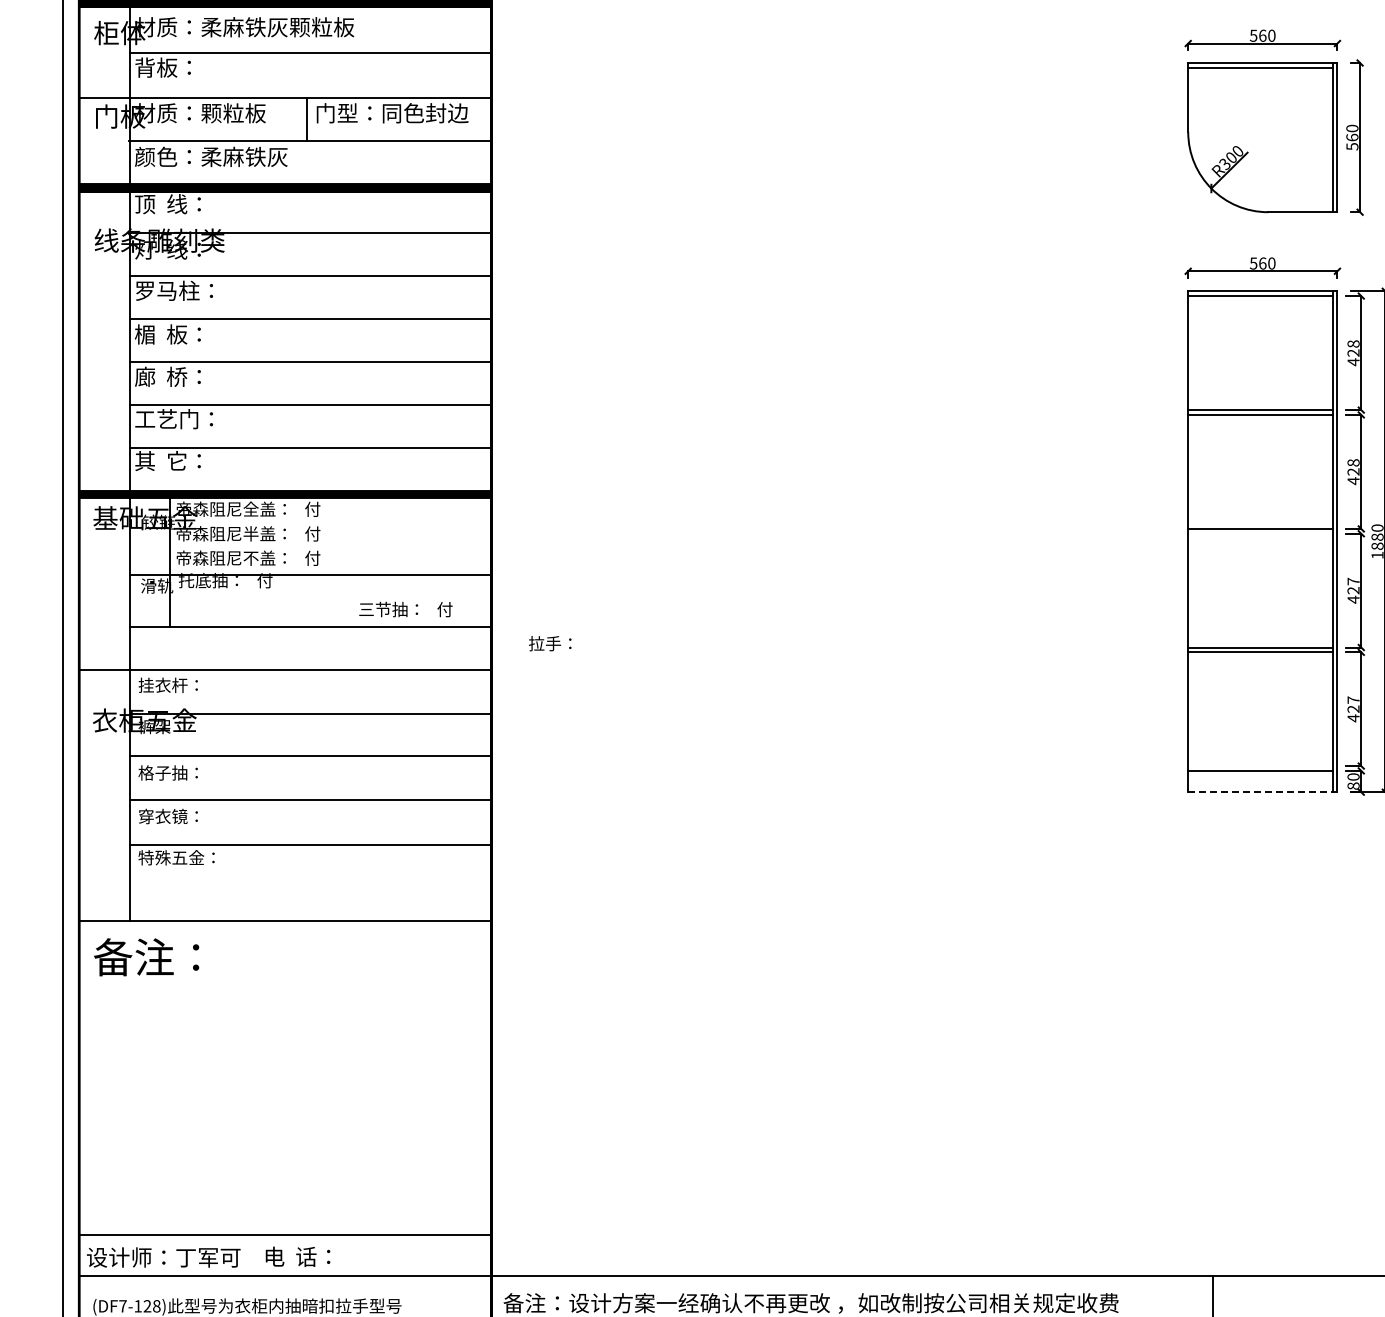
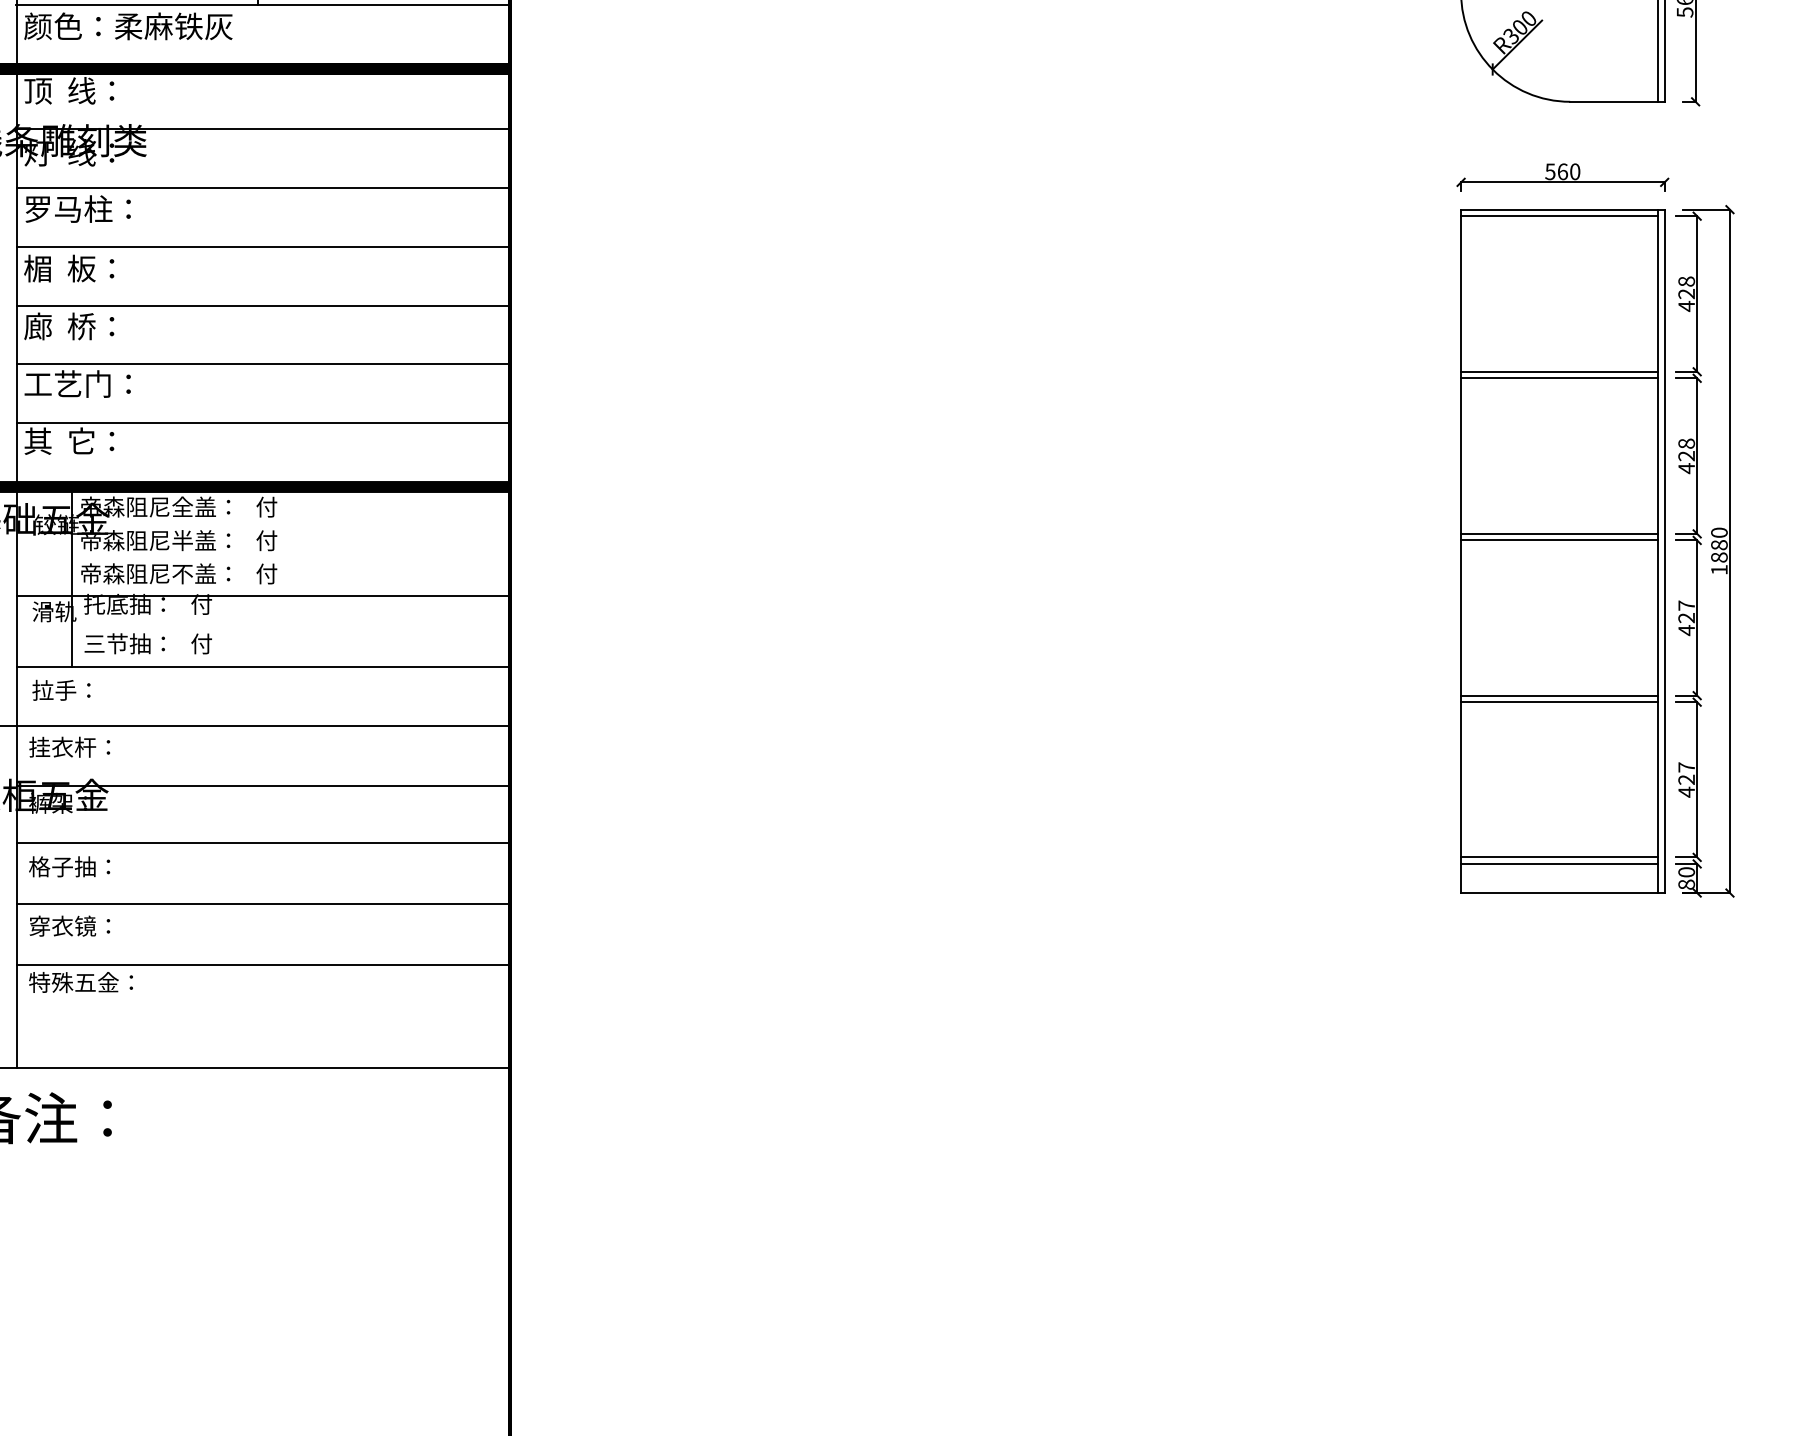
line: (1260, 533) -> (1559, 540), added
text: (405, 609) -> (147, 643), moved
text: (550, 643) -> (61, 690), moved
line: (1260, 766) -> (1559, 857), added
line: (1262, 792) -> (1562, 893), dashed -> solid

